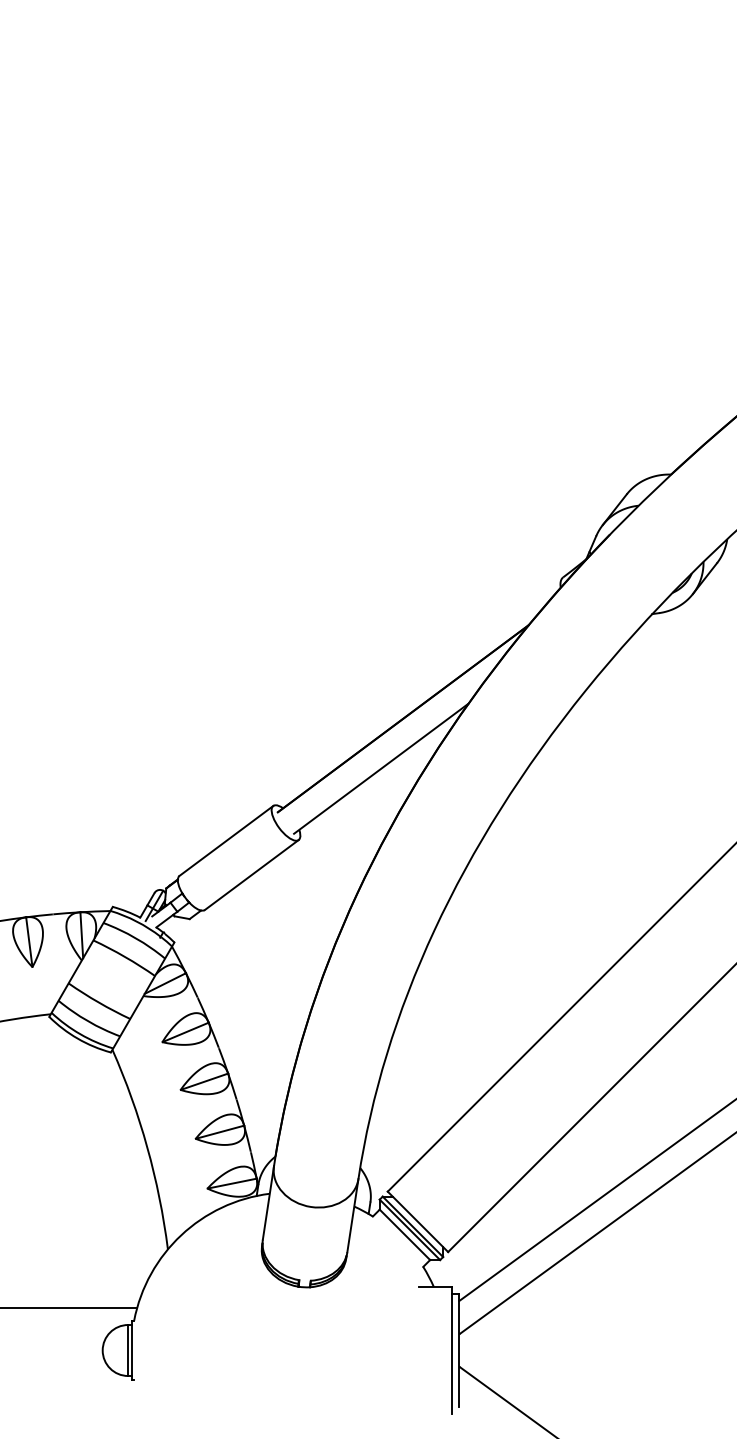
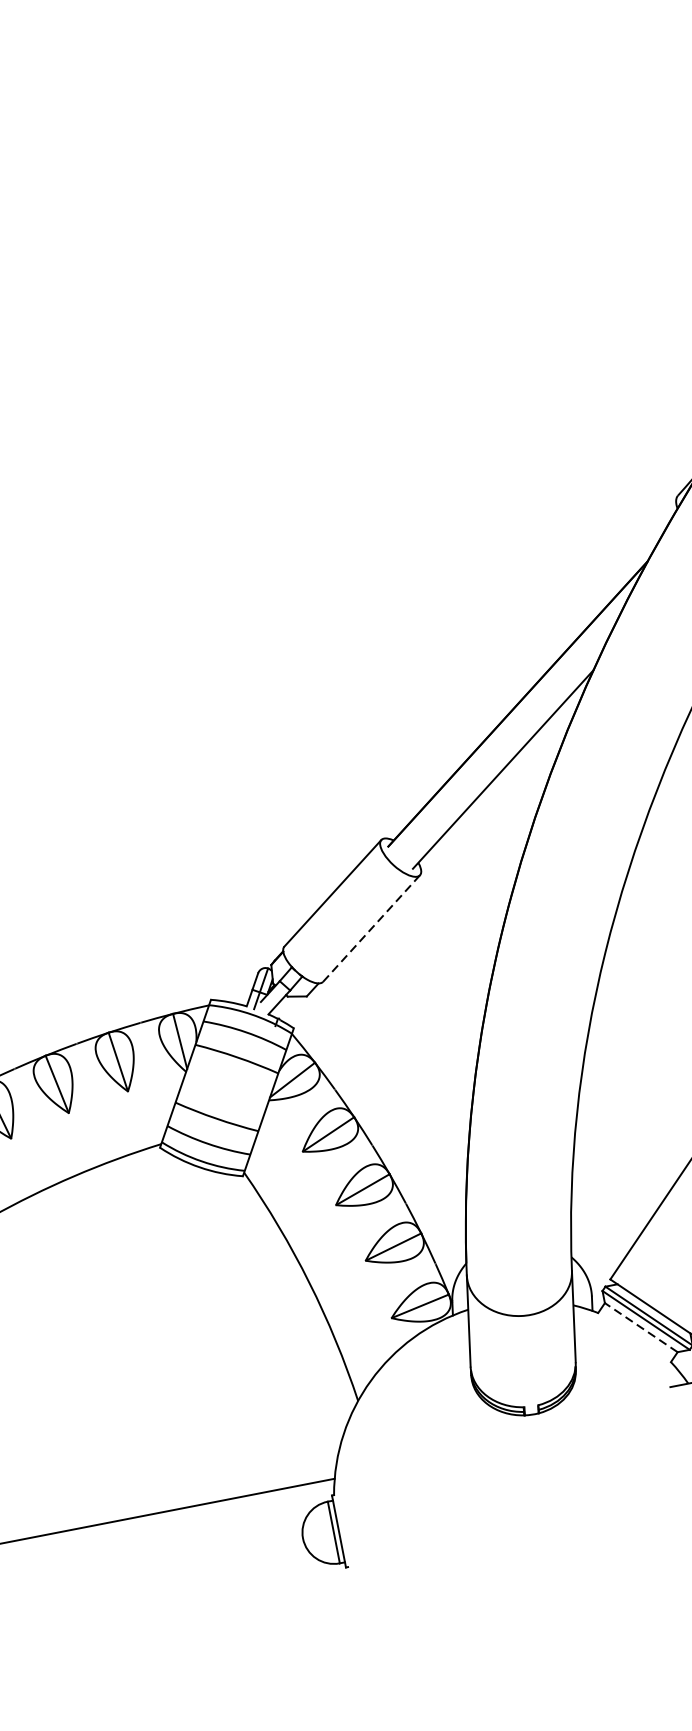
line: (251, 875) -> (371, 929), solid -> dashed
line: (404, 1234) -> (640, 1327), solid -> dashed

